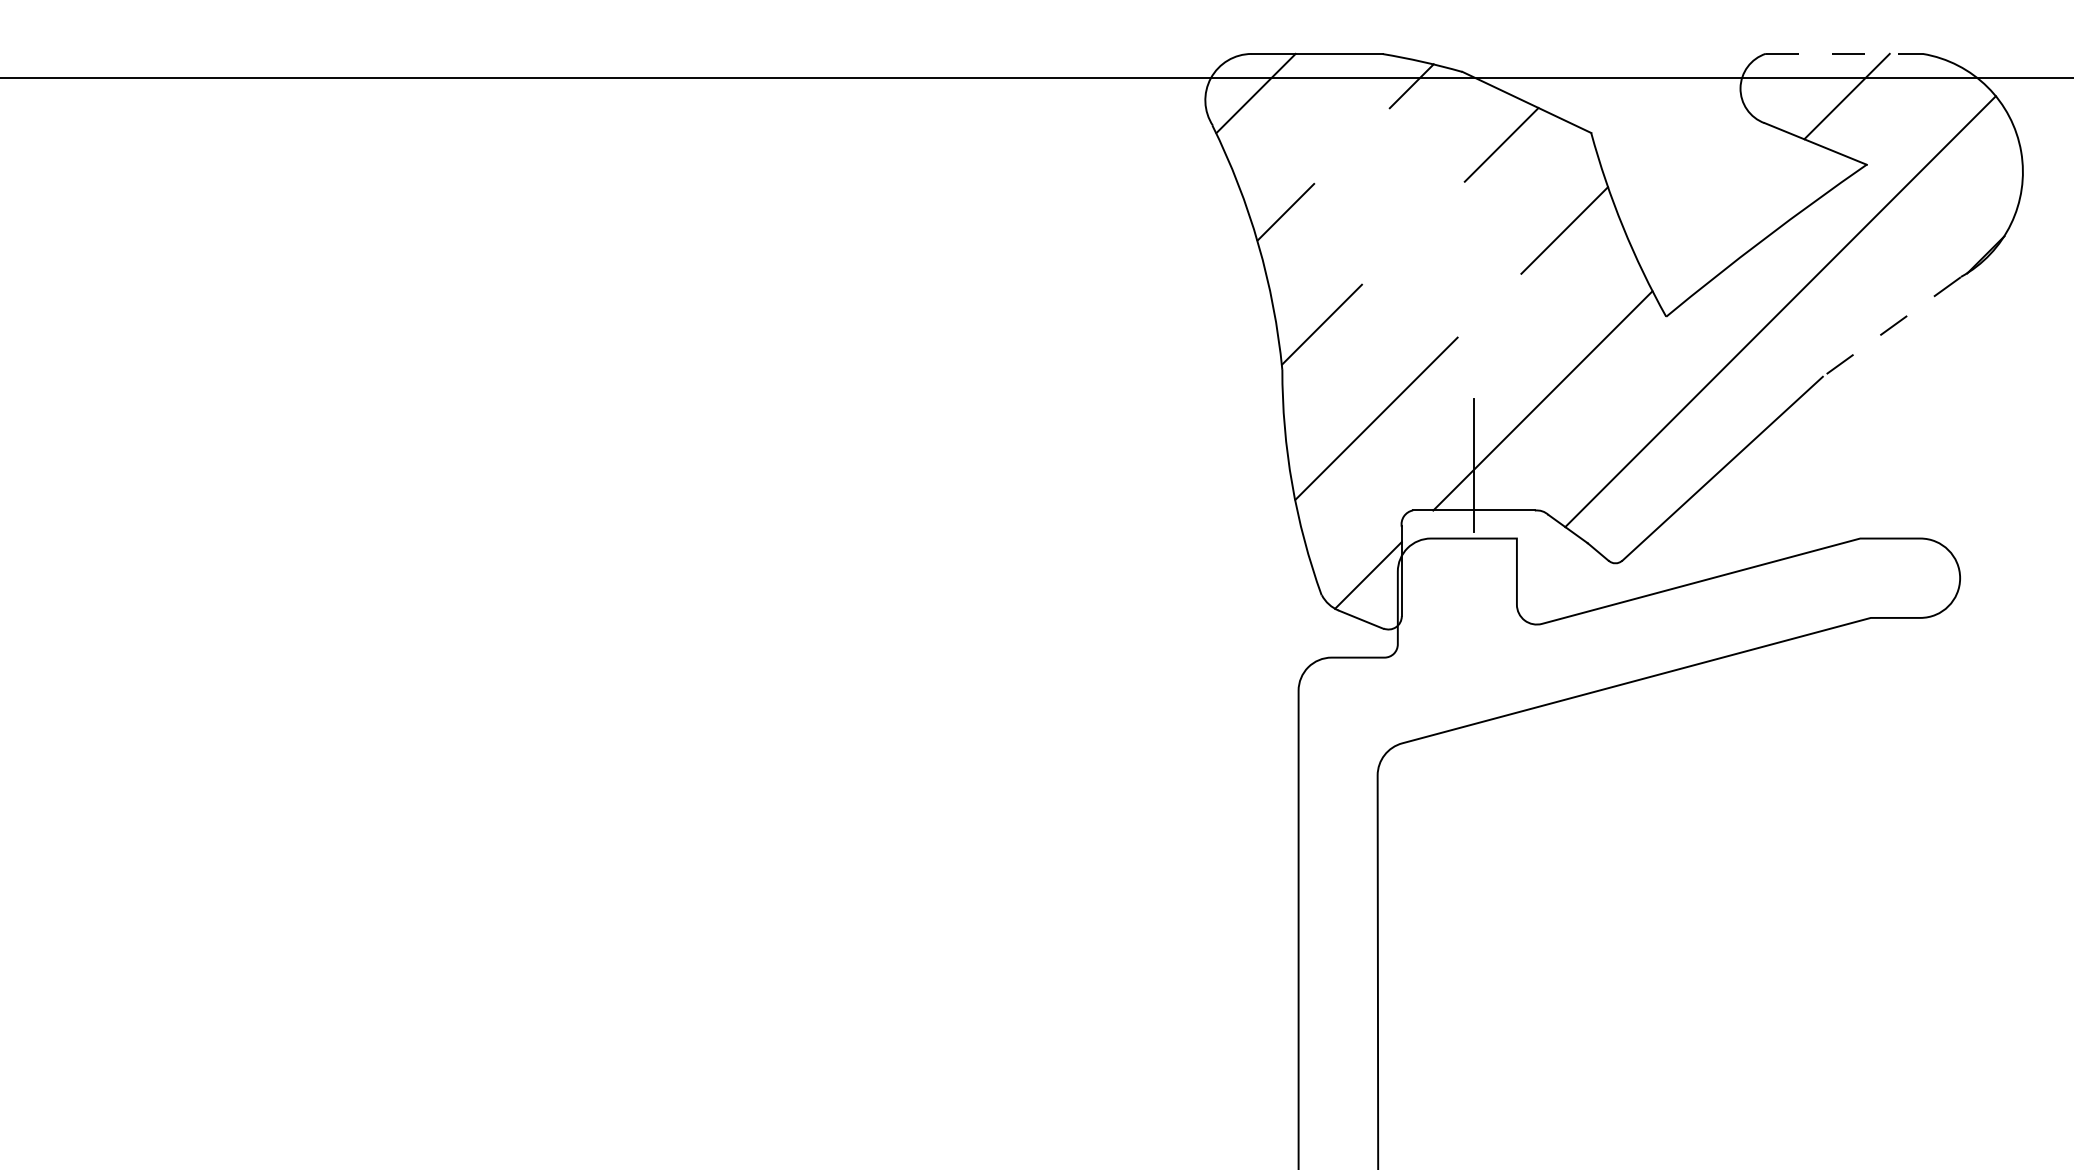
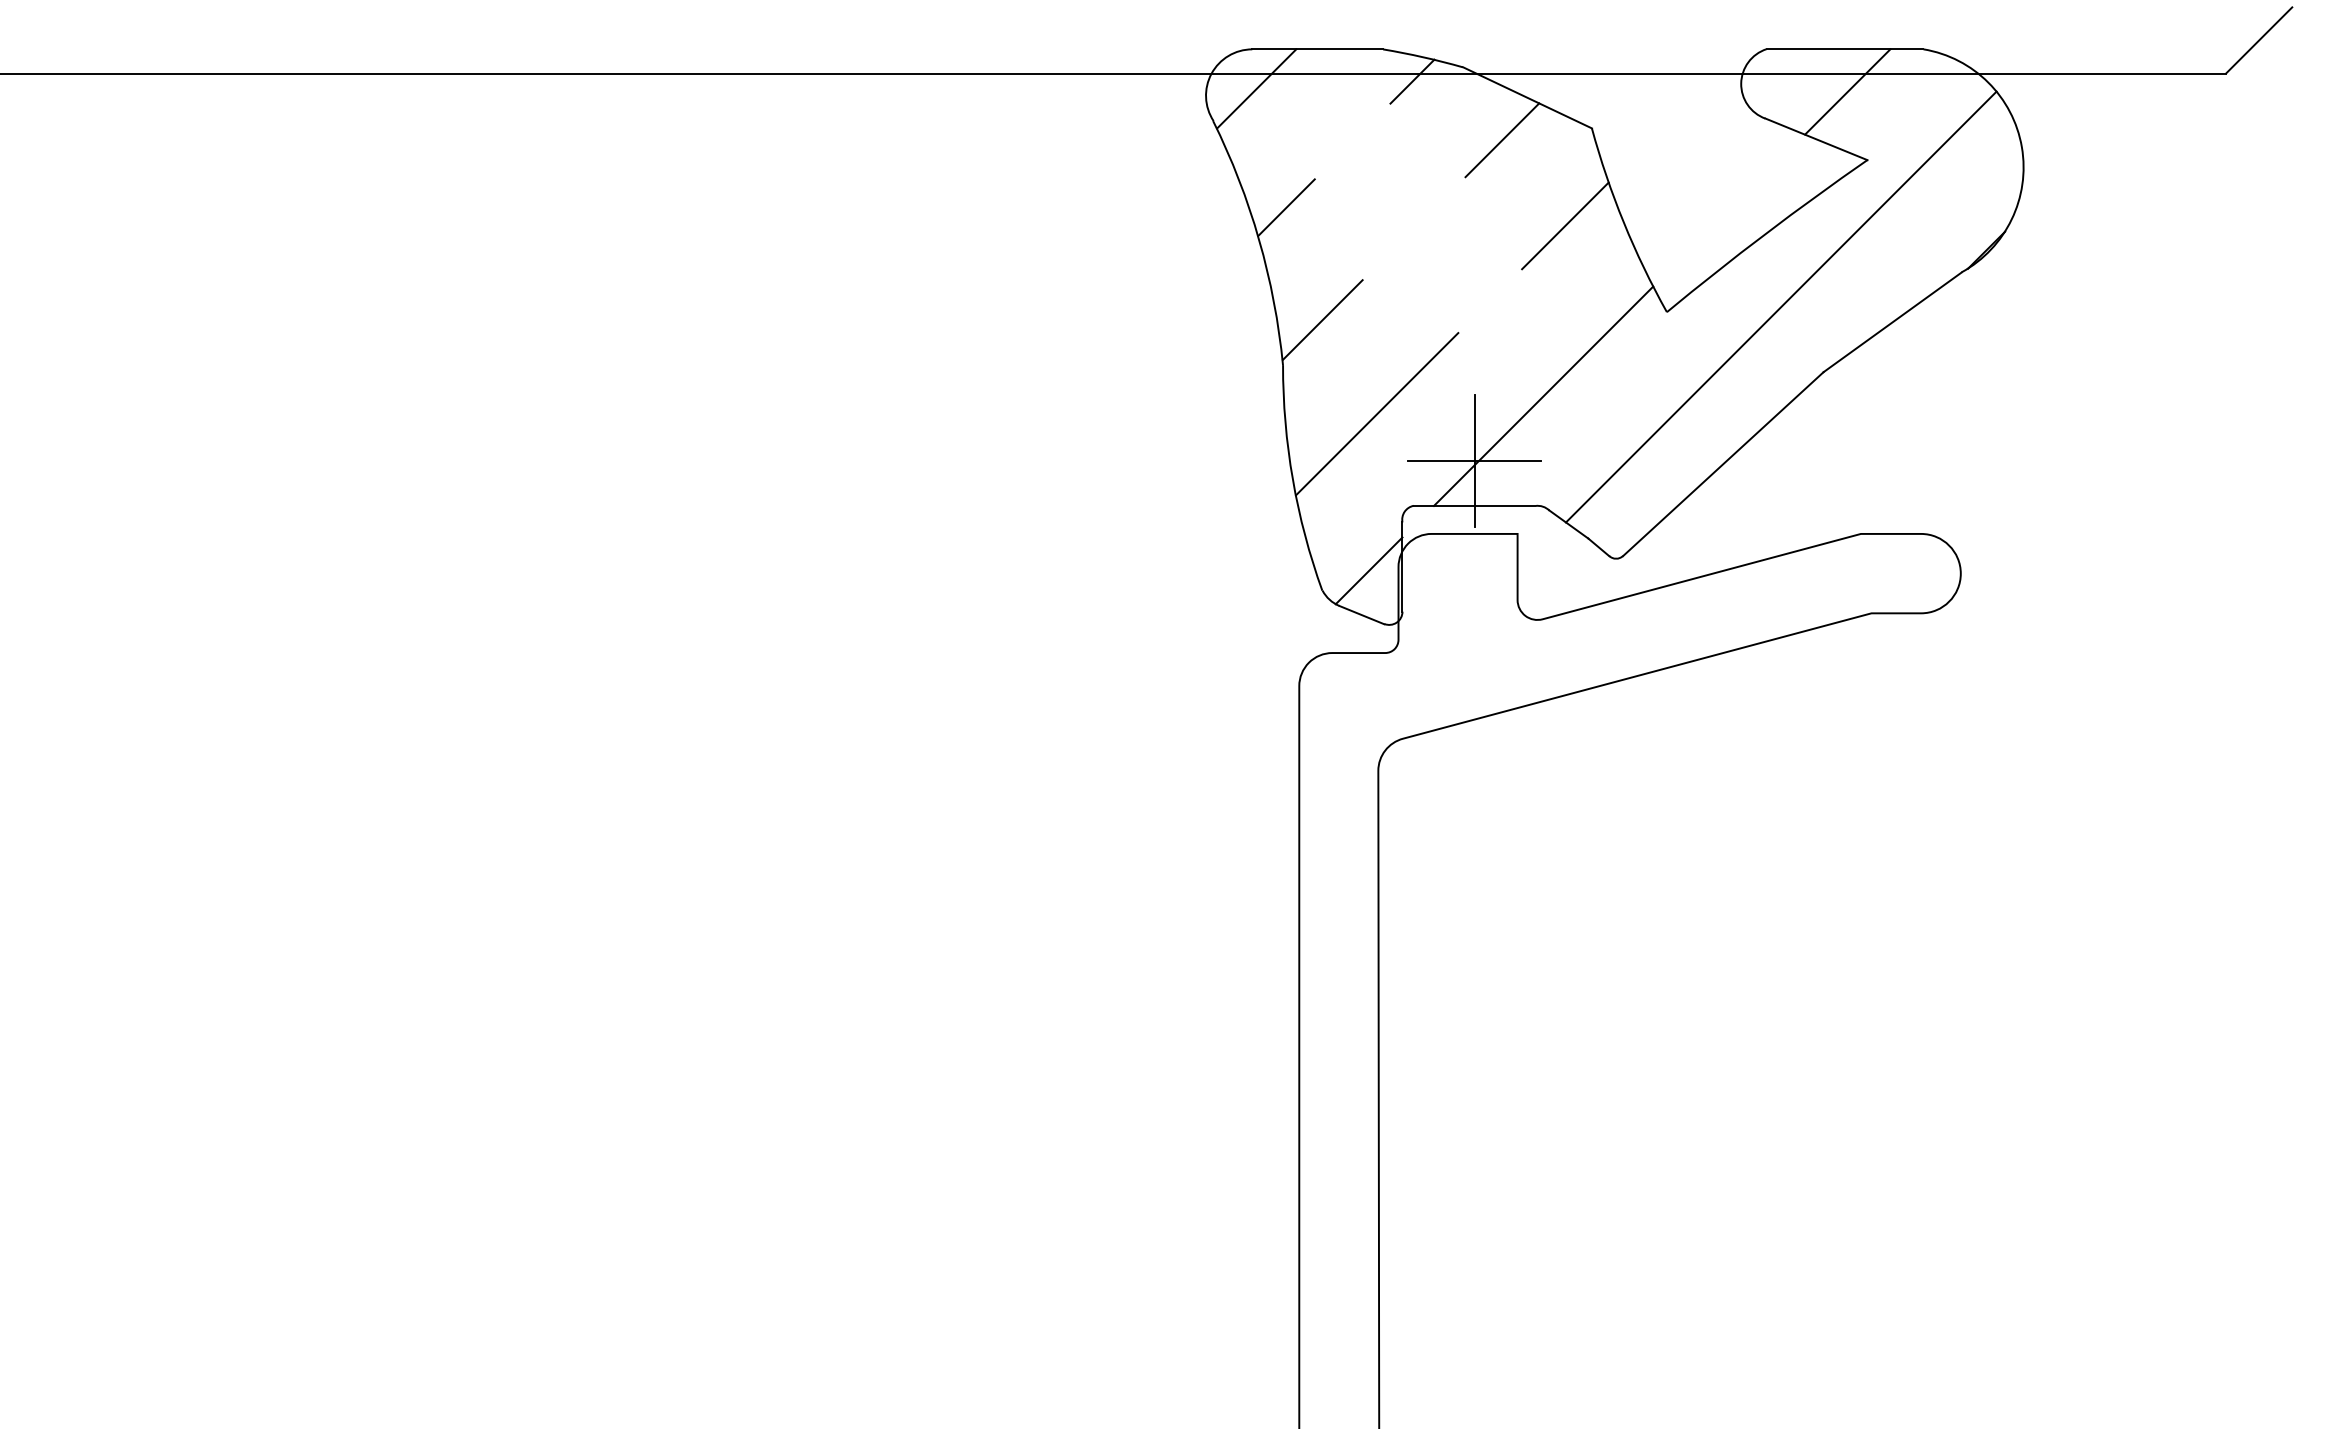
line: (1844, 54) -> (1845, 49), dashed -> solid
line: (1891, 327) -> (1892, 322), dashed -> solid
line: (1473, 465) -> (1474, 460), added

